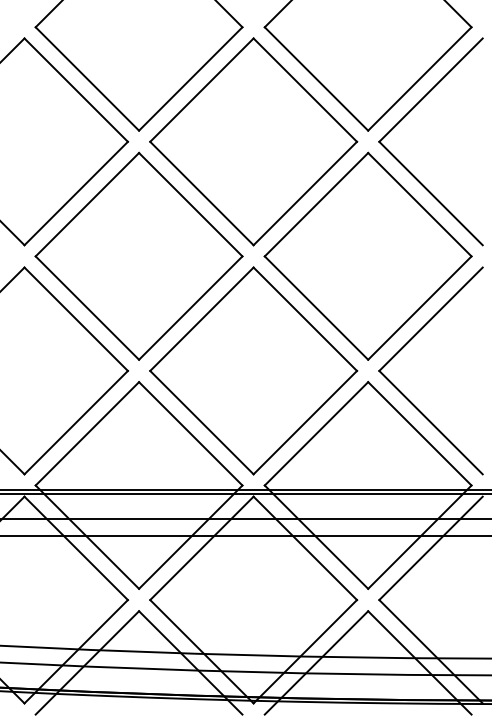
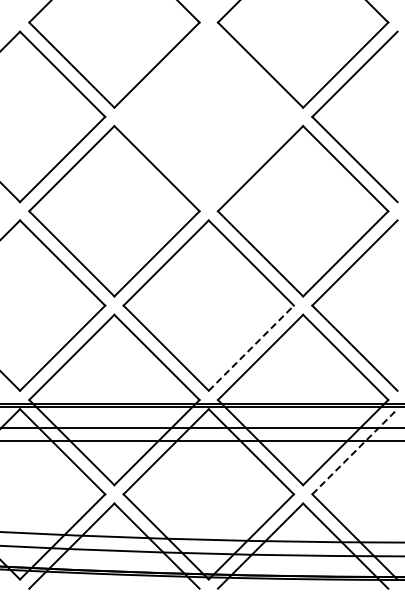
part: (253, 141) -> (208, 116), removed
line: (305, 421) -> (251, 347), solid -> dashed
line: (431, 548) -> (355, 451), solid -> dashed

